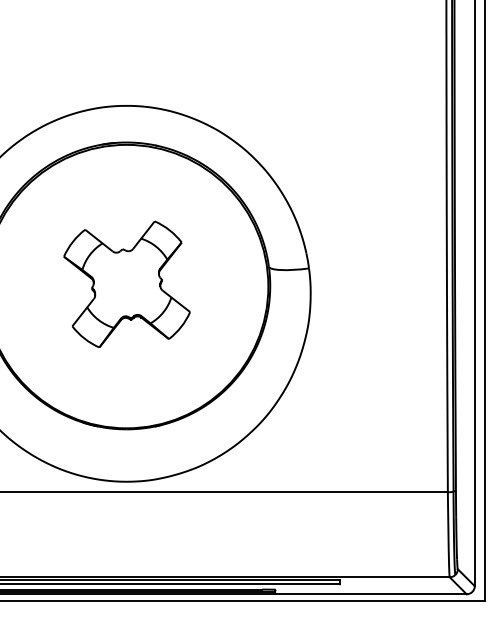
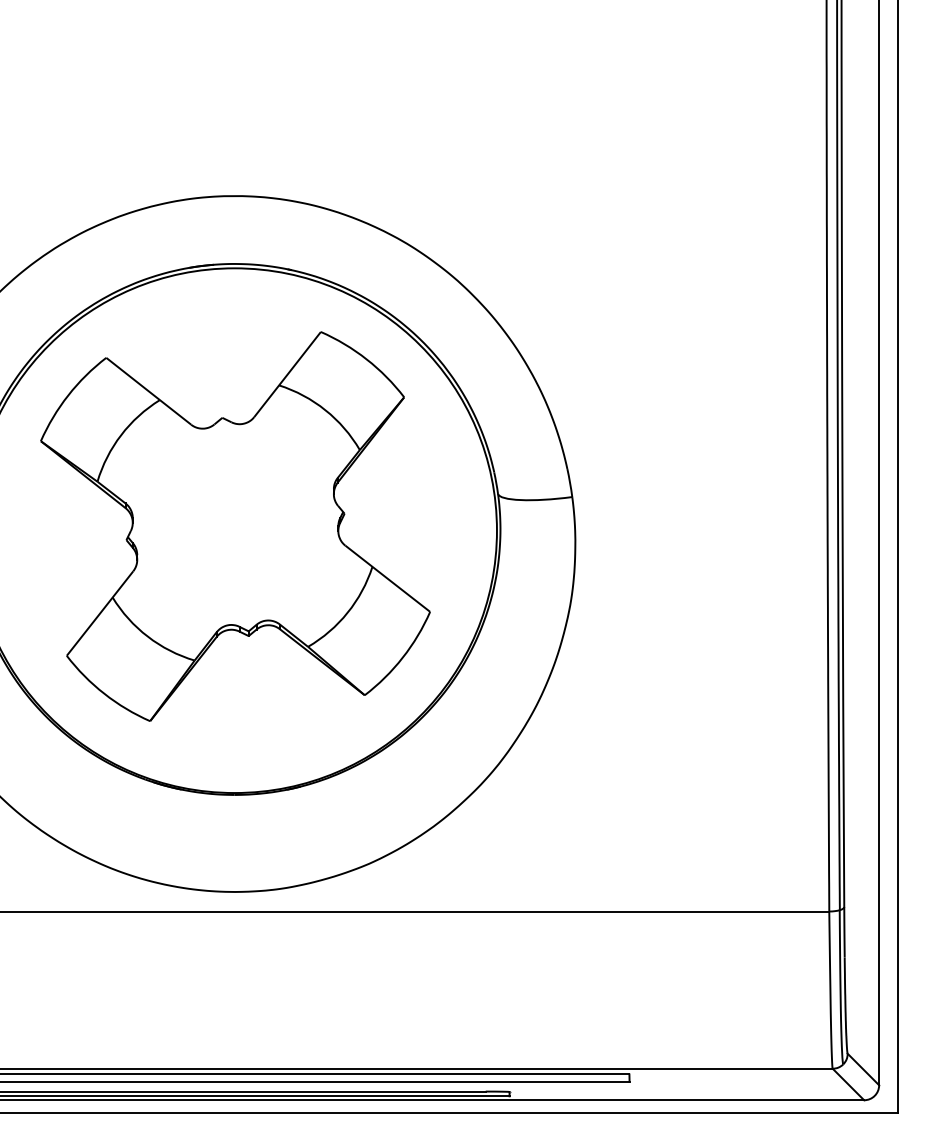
part: (126, 284) -> (234, 526), size x1.67

